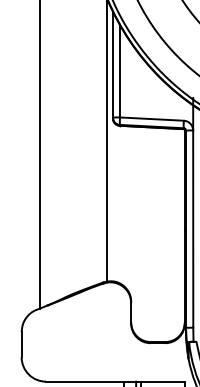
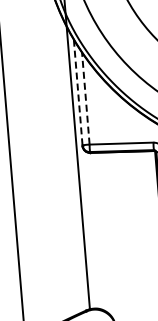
line: (112, 64) -> (77, 92), solid -> dashed
line: (120, 70) -> (86, 97), solid -> dashed

